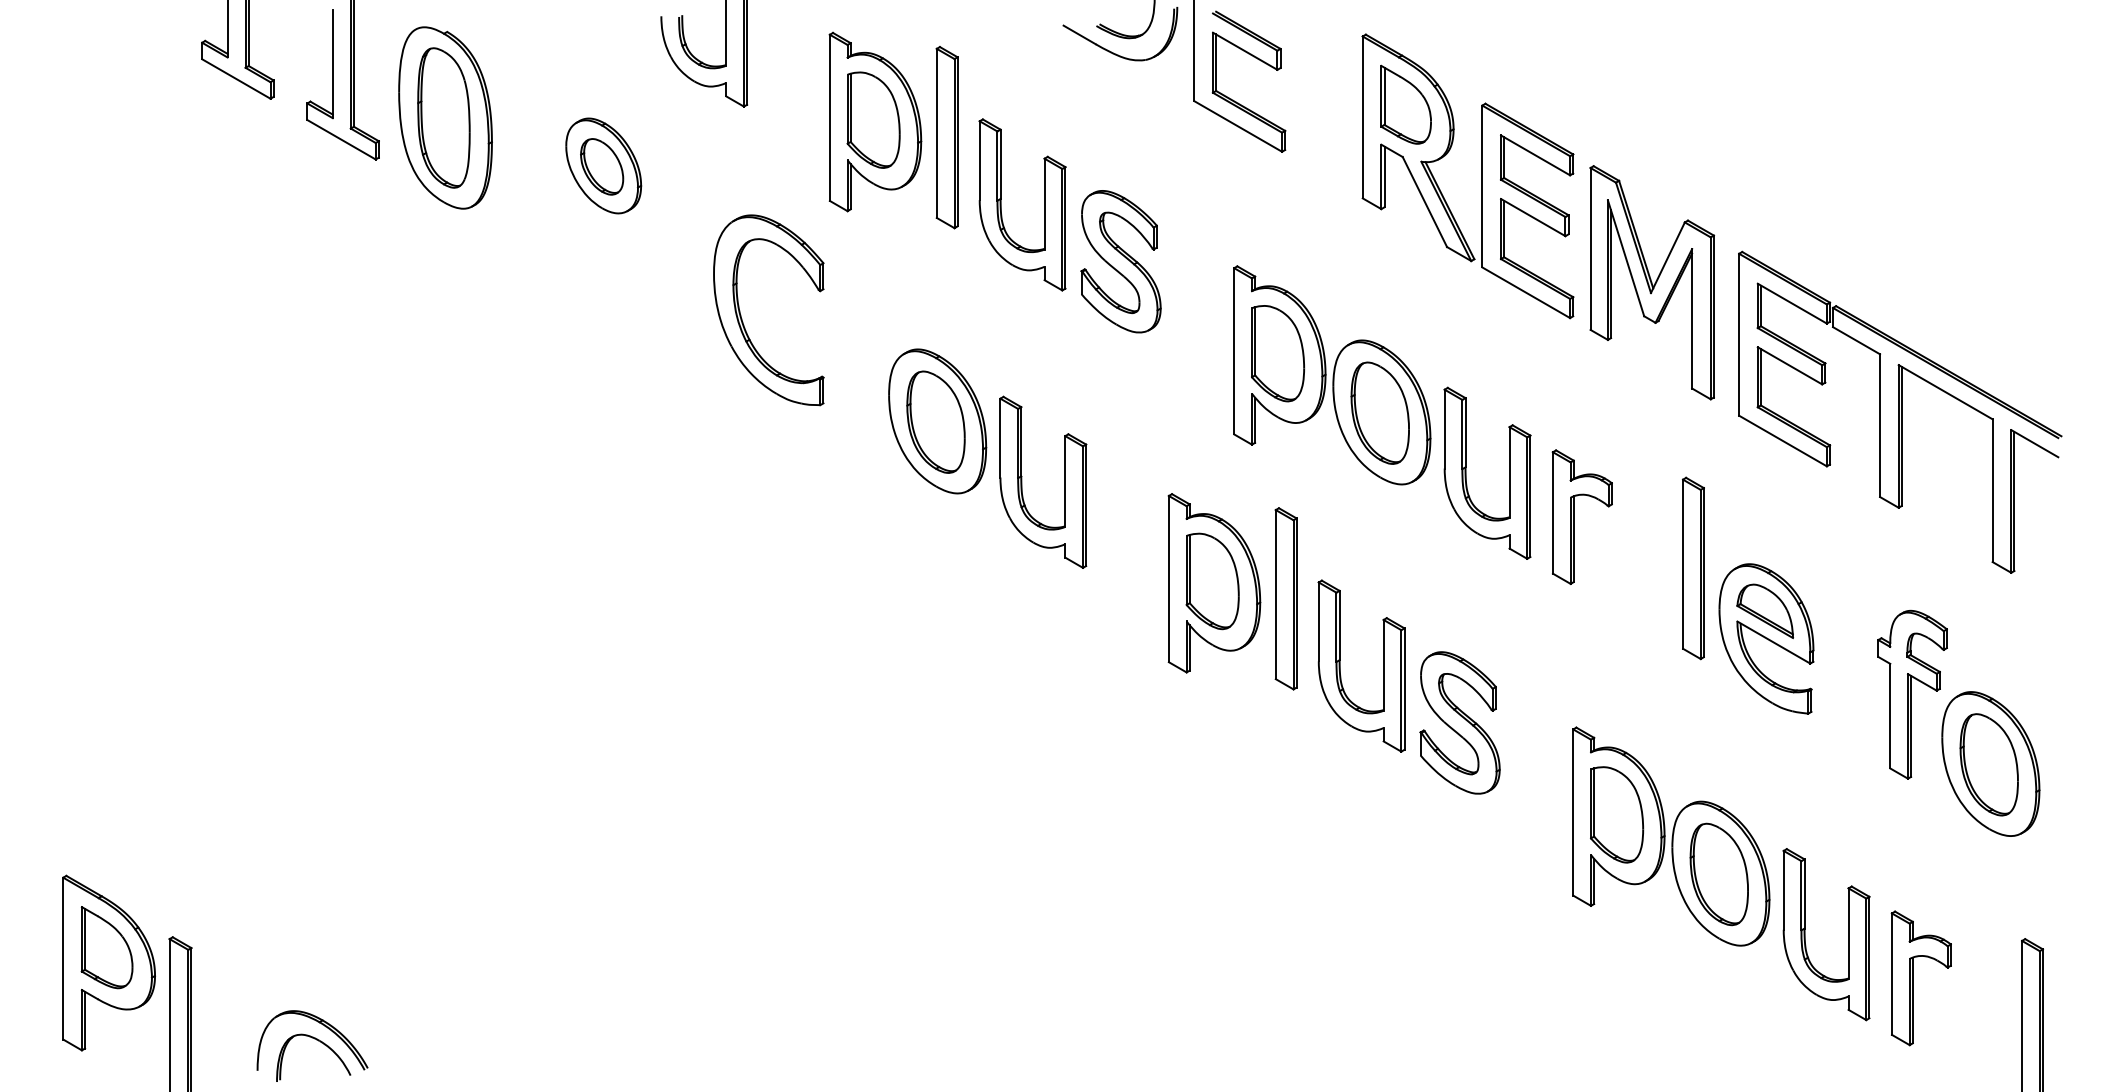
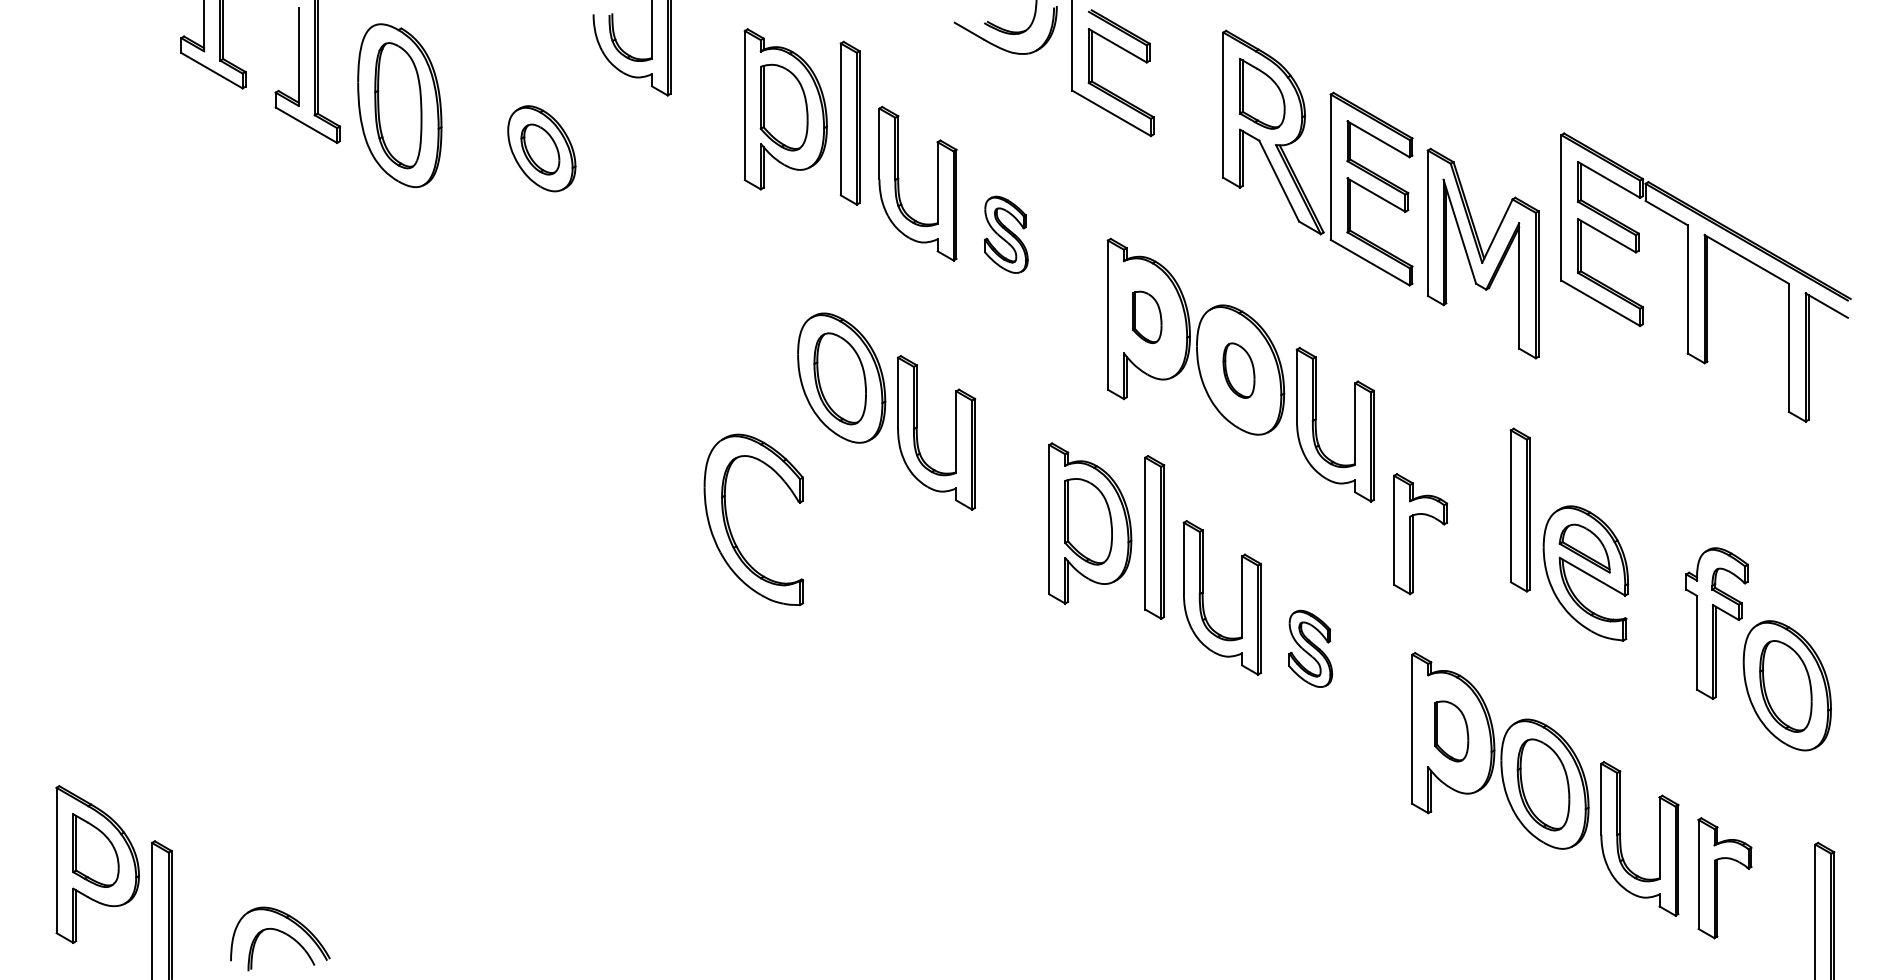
part: (1120, 261) -> (1005, 234), size x0.6
part: (742, 318) -> (730, 527), moved
part: (1278, 353) -> (1147, 317), size x0.6
part: (1900, 411) -> (1706, 276), moved
part: (1379, 412) -> (1238, 370), size x0.6
part: (1574, 516) -> (1413, 533), moved
part: (1459, 722) -> (1310, 648), size x0.6
part: (1617, 814) -> (1452, 731), size x0.7

